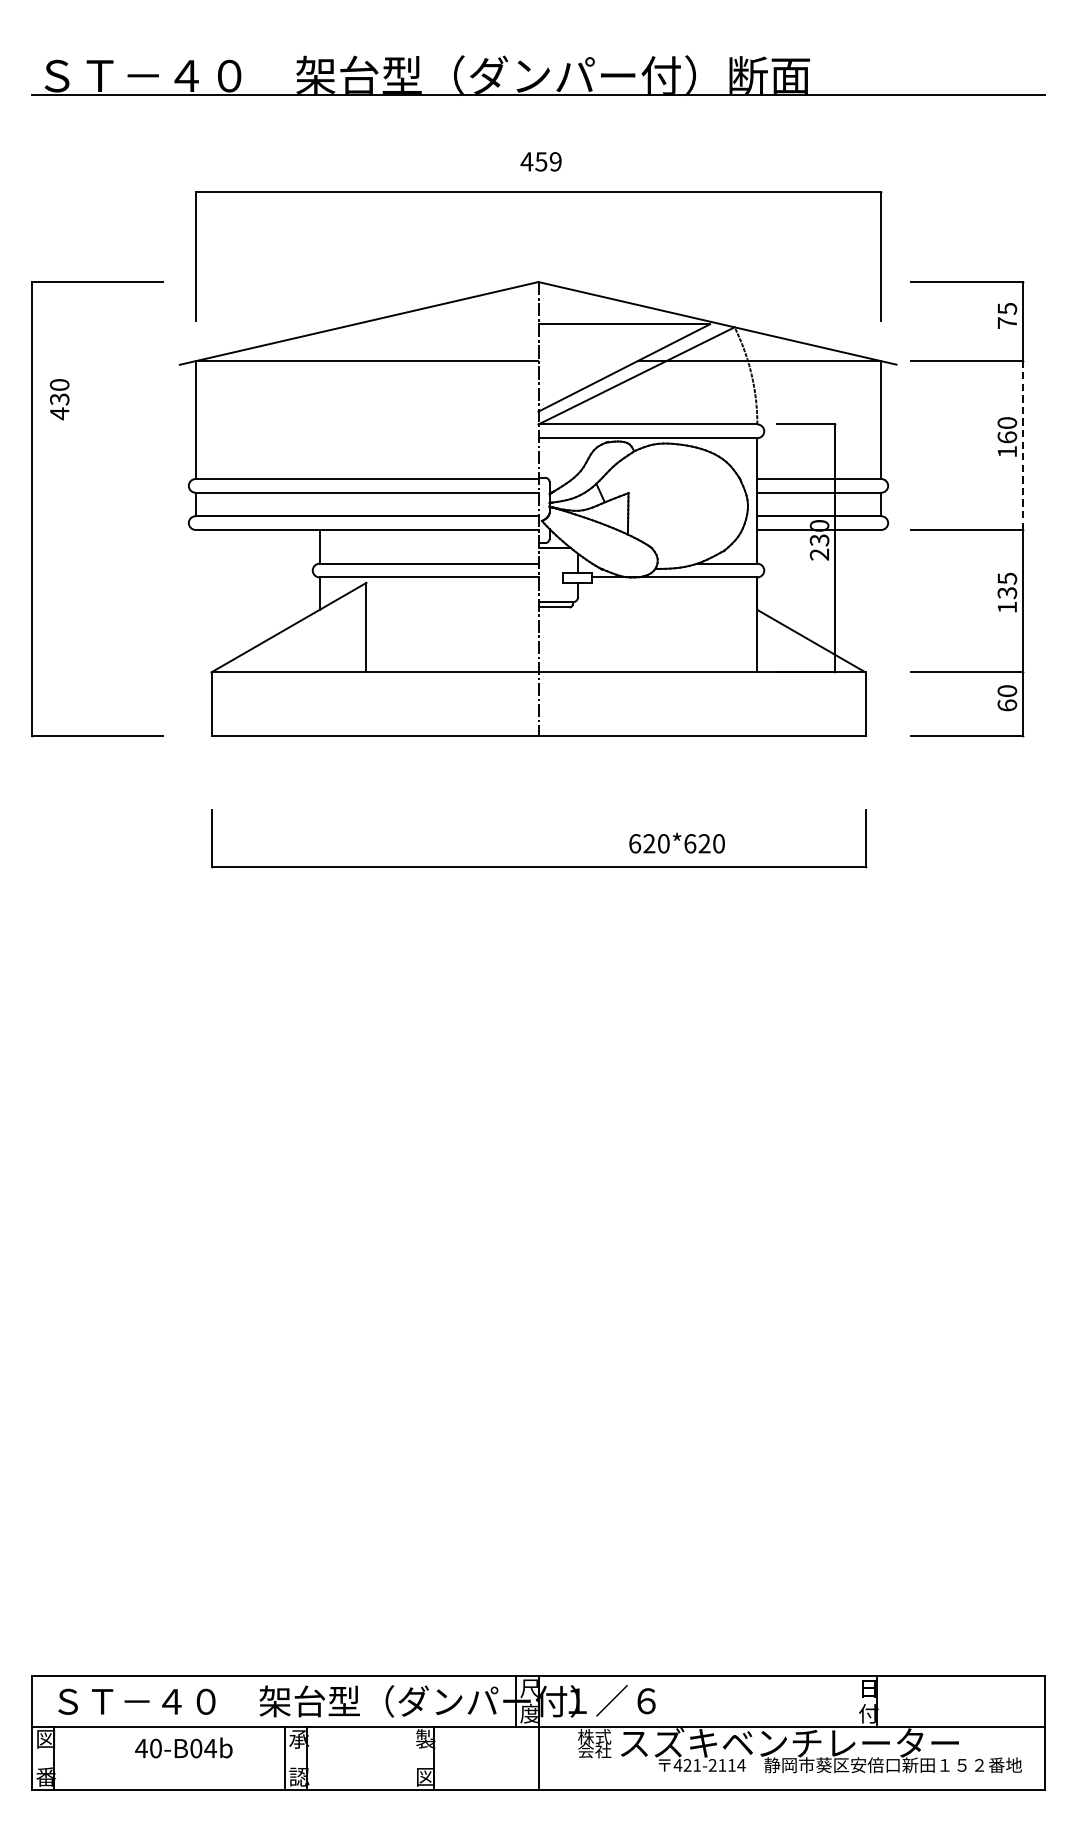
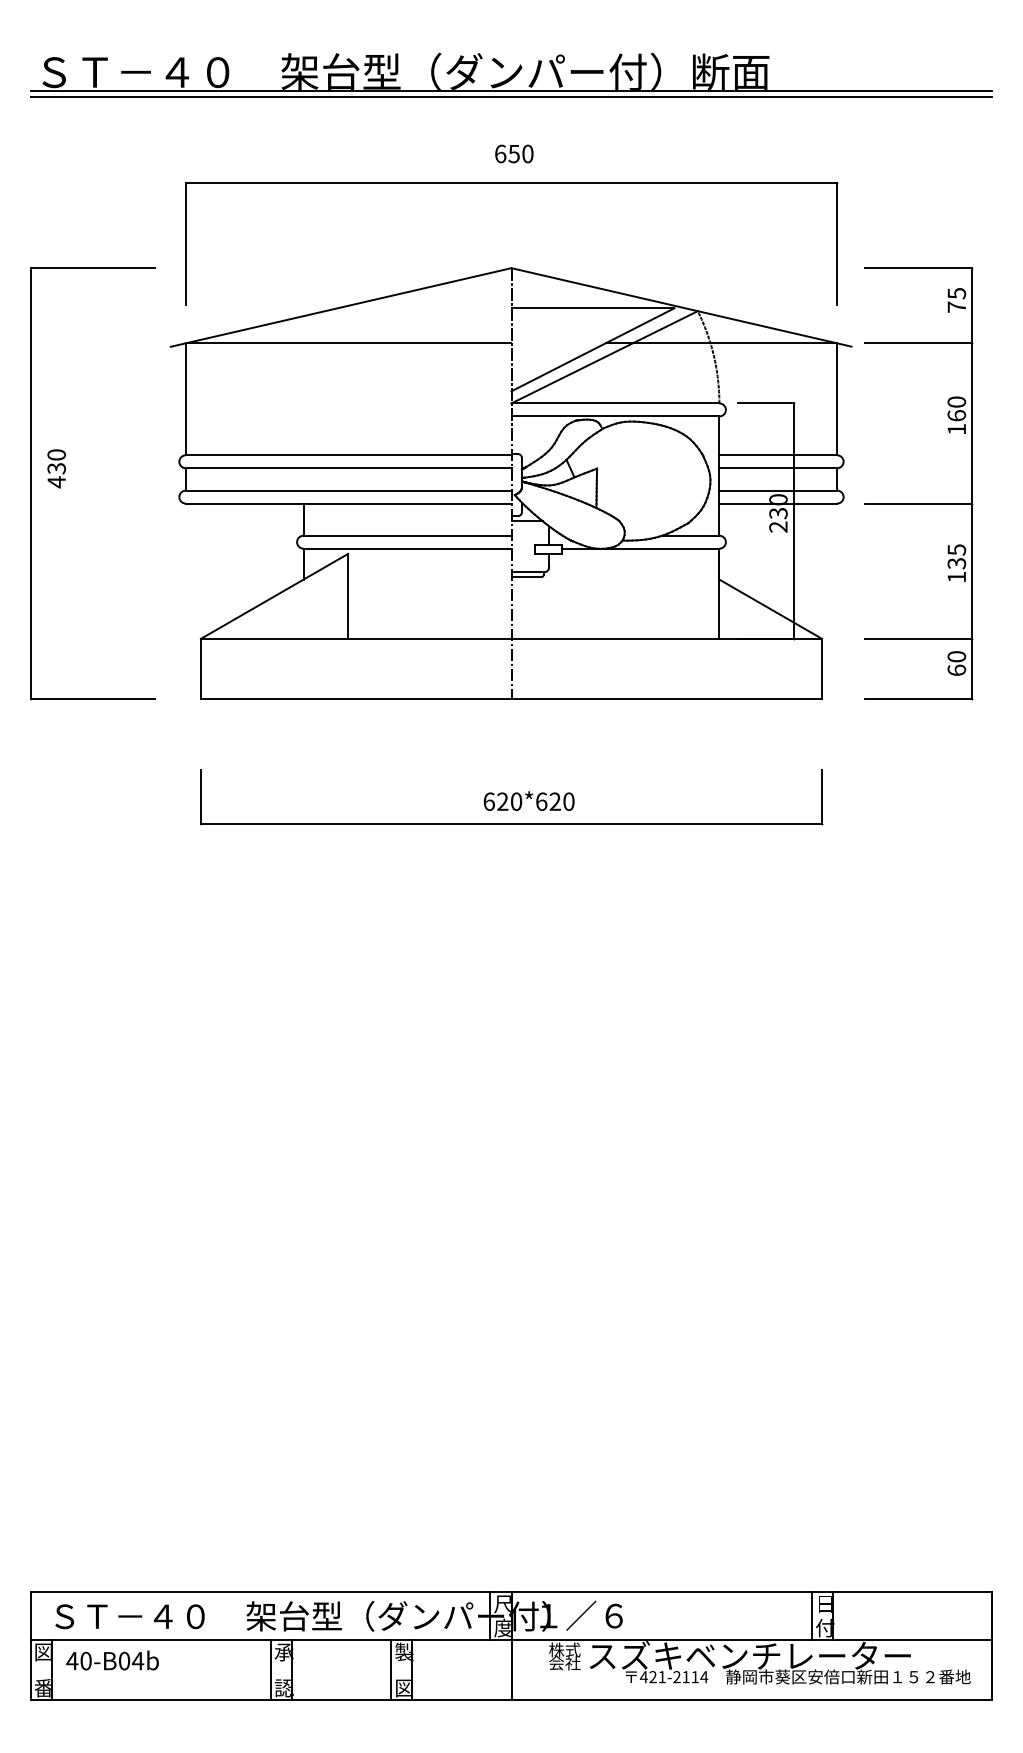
line: (538, 101) -> (511, 96), added
text: (540, 161) -> (513, 153), 459 -> 650
text: (59, 399) -> (56, 468), moved
line: (1022, 444) -> (971, 422), dashed -> solid
text: (676, 842) -> (528, 800), moved
line: (855, 1701) -> (812, 1616), added
text: (183, 1747) -> (112, 1660), moved
line: (412, 1758) -> (391, 1670), added

